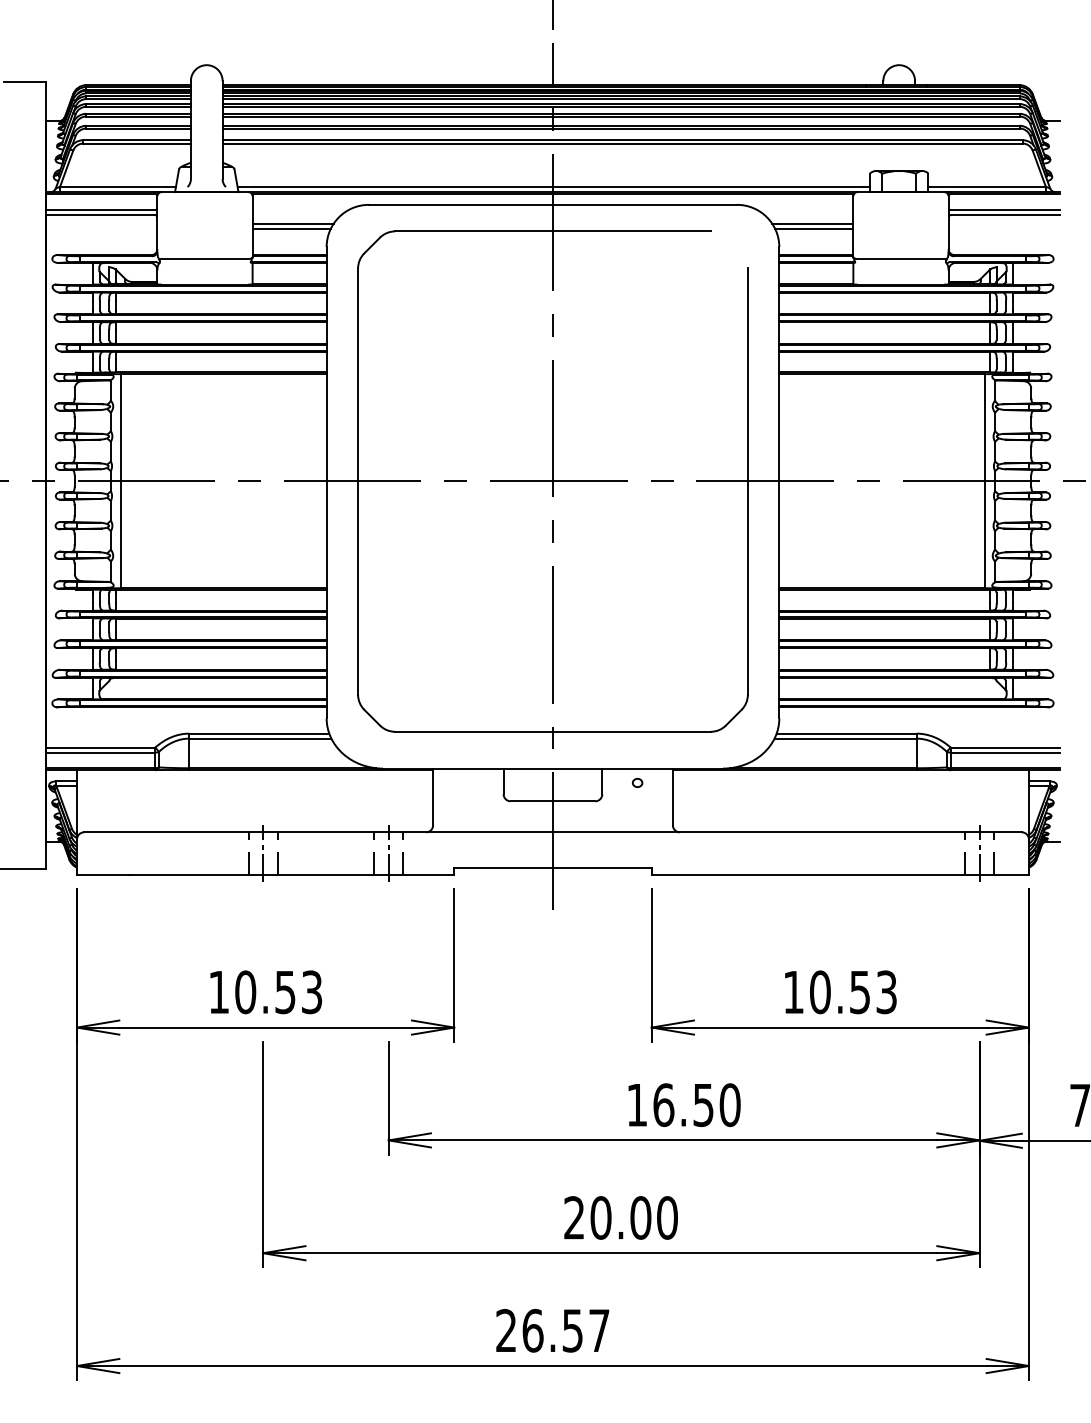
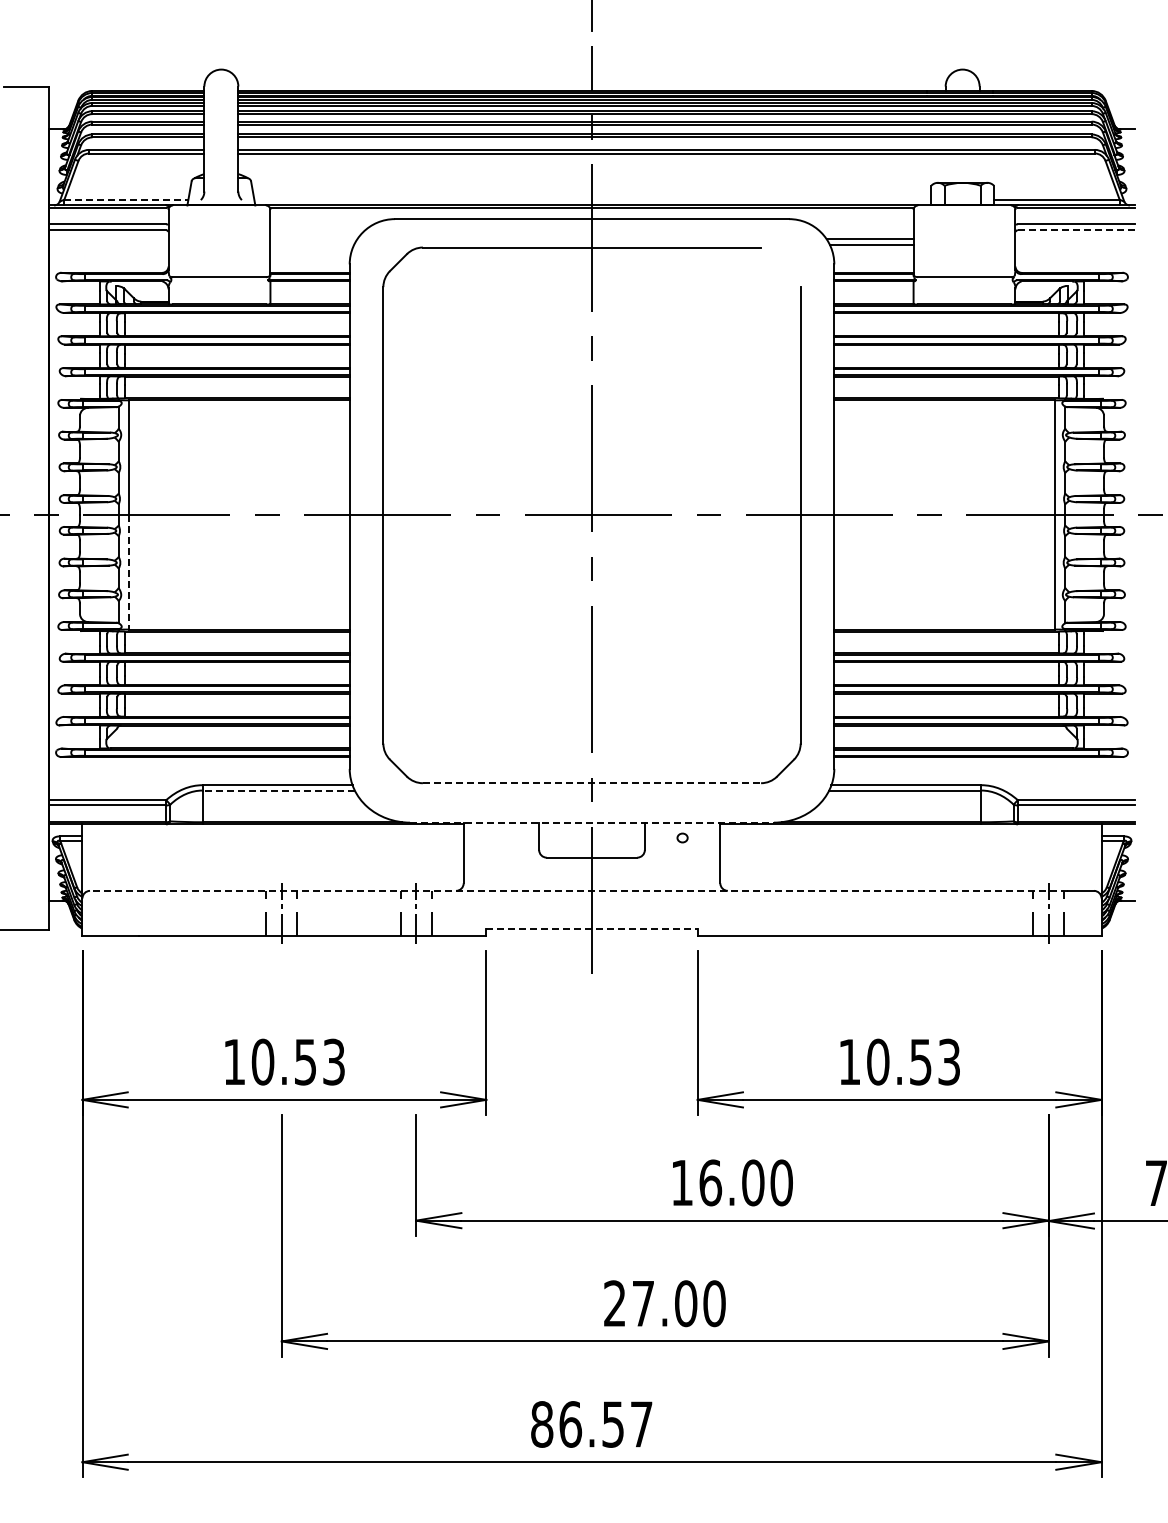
line: (118, 186) -> (126, 199), solid -> dashed
line: (553, 186) -> (592, 199), removed
line: (1005, 214) -> (1076, 229), solid -> dashed
line: (292, 223) -> (313, 239), removed
line: (291, 228) -> (312, 244), removed
line: (120, 534) -> (129, 572), solid -> dashed
line: (553, 732) -> (592, 783), solid -> dashed
line: (260, 738) -> (278, 790), solid -> dashed
line: (553, 768) -> (592, 822), solid -> dashed
line: (540, 831) -> (578, 890), solid -> dashed
line: (553, 867) -> (592, 928), solid -> dashed
text: (703, 1104) -> (753, 1182), 16.50 -> 16.00
text: (601, 1217) -> (643, 1303), 20.00 -> 27.00
text: (506, 1330) -> (542, 1424), 26.57 -> 86.57

